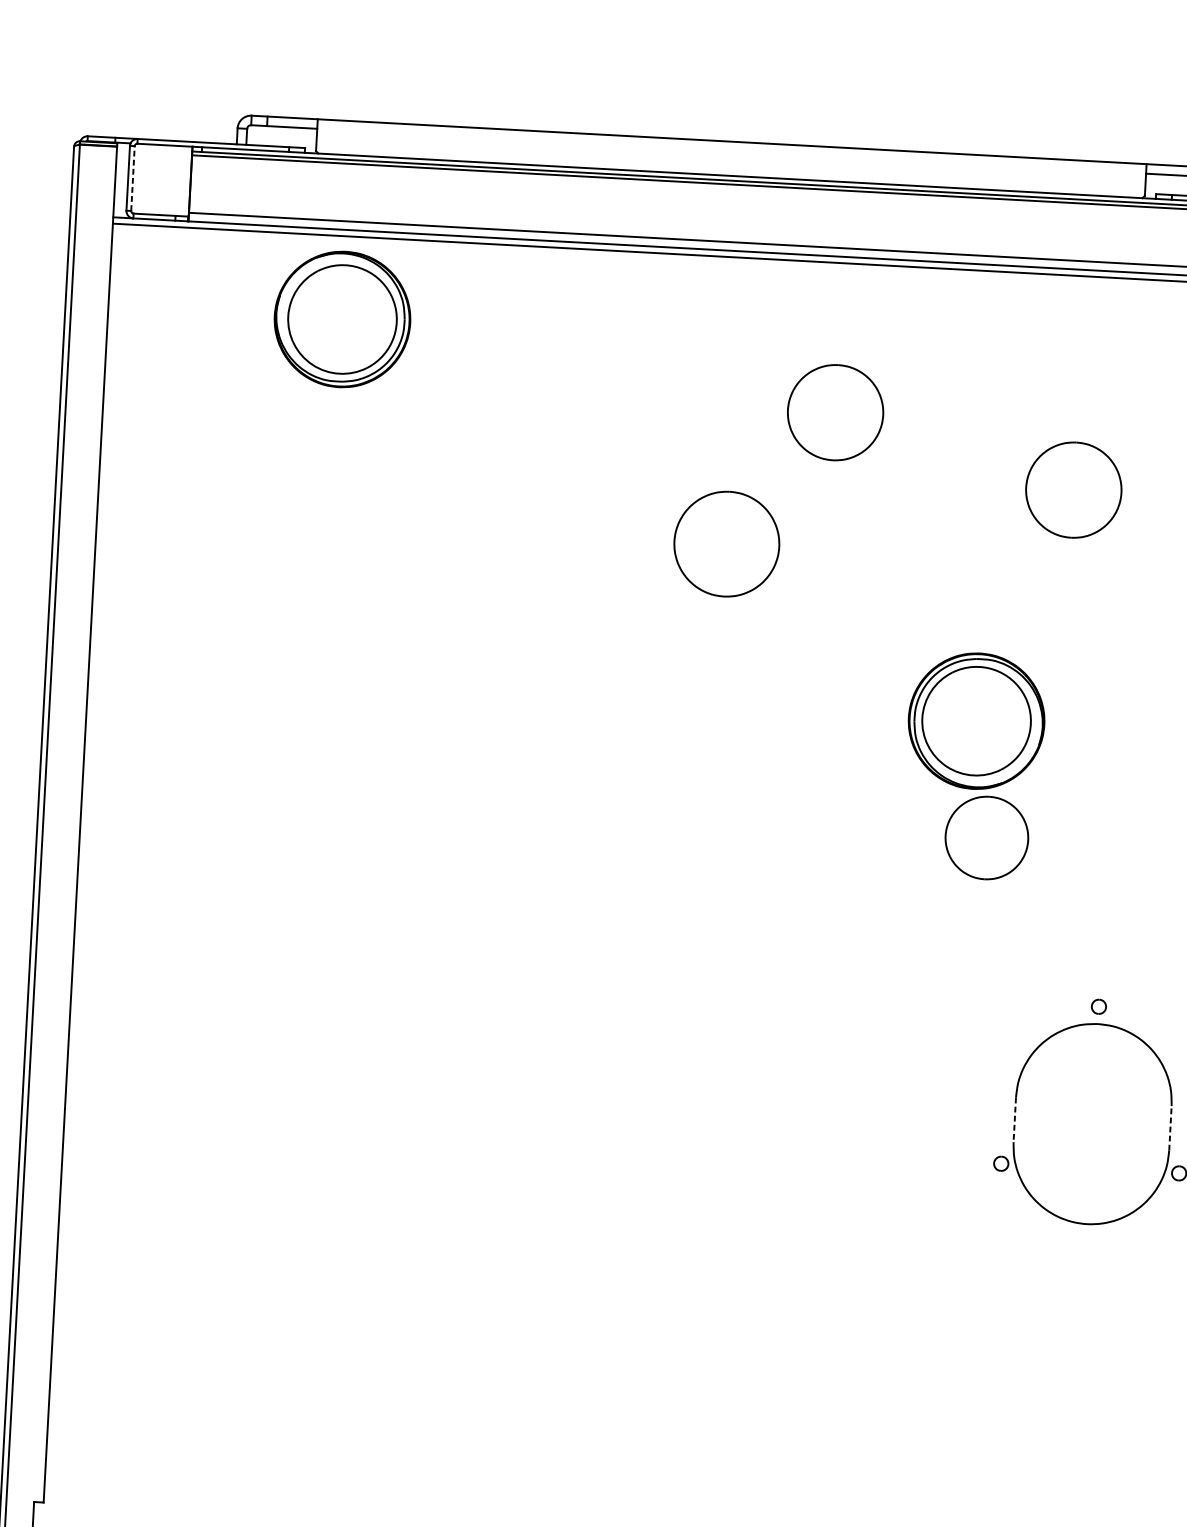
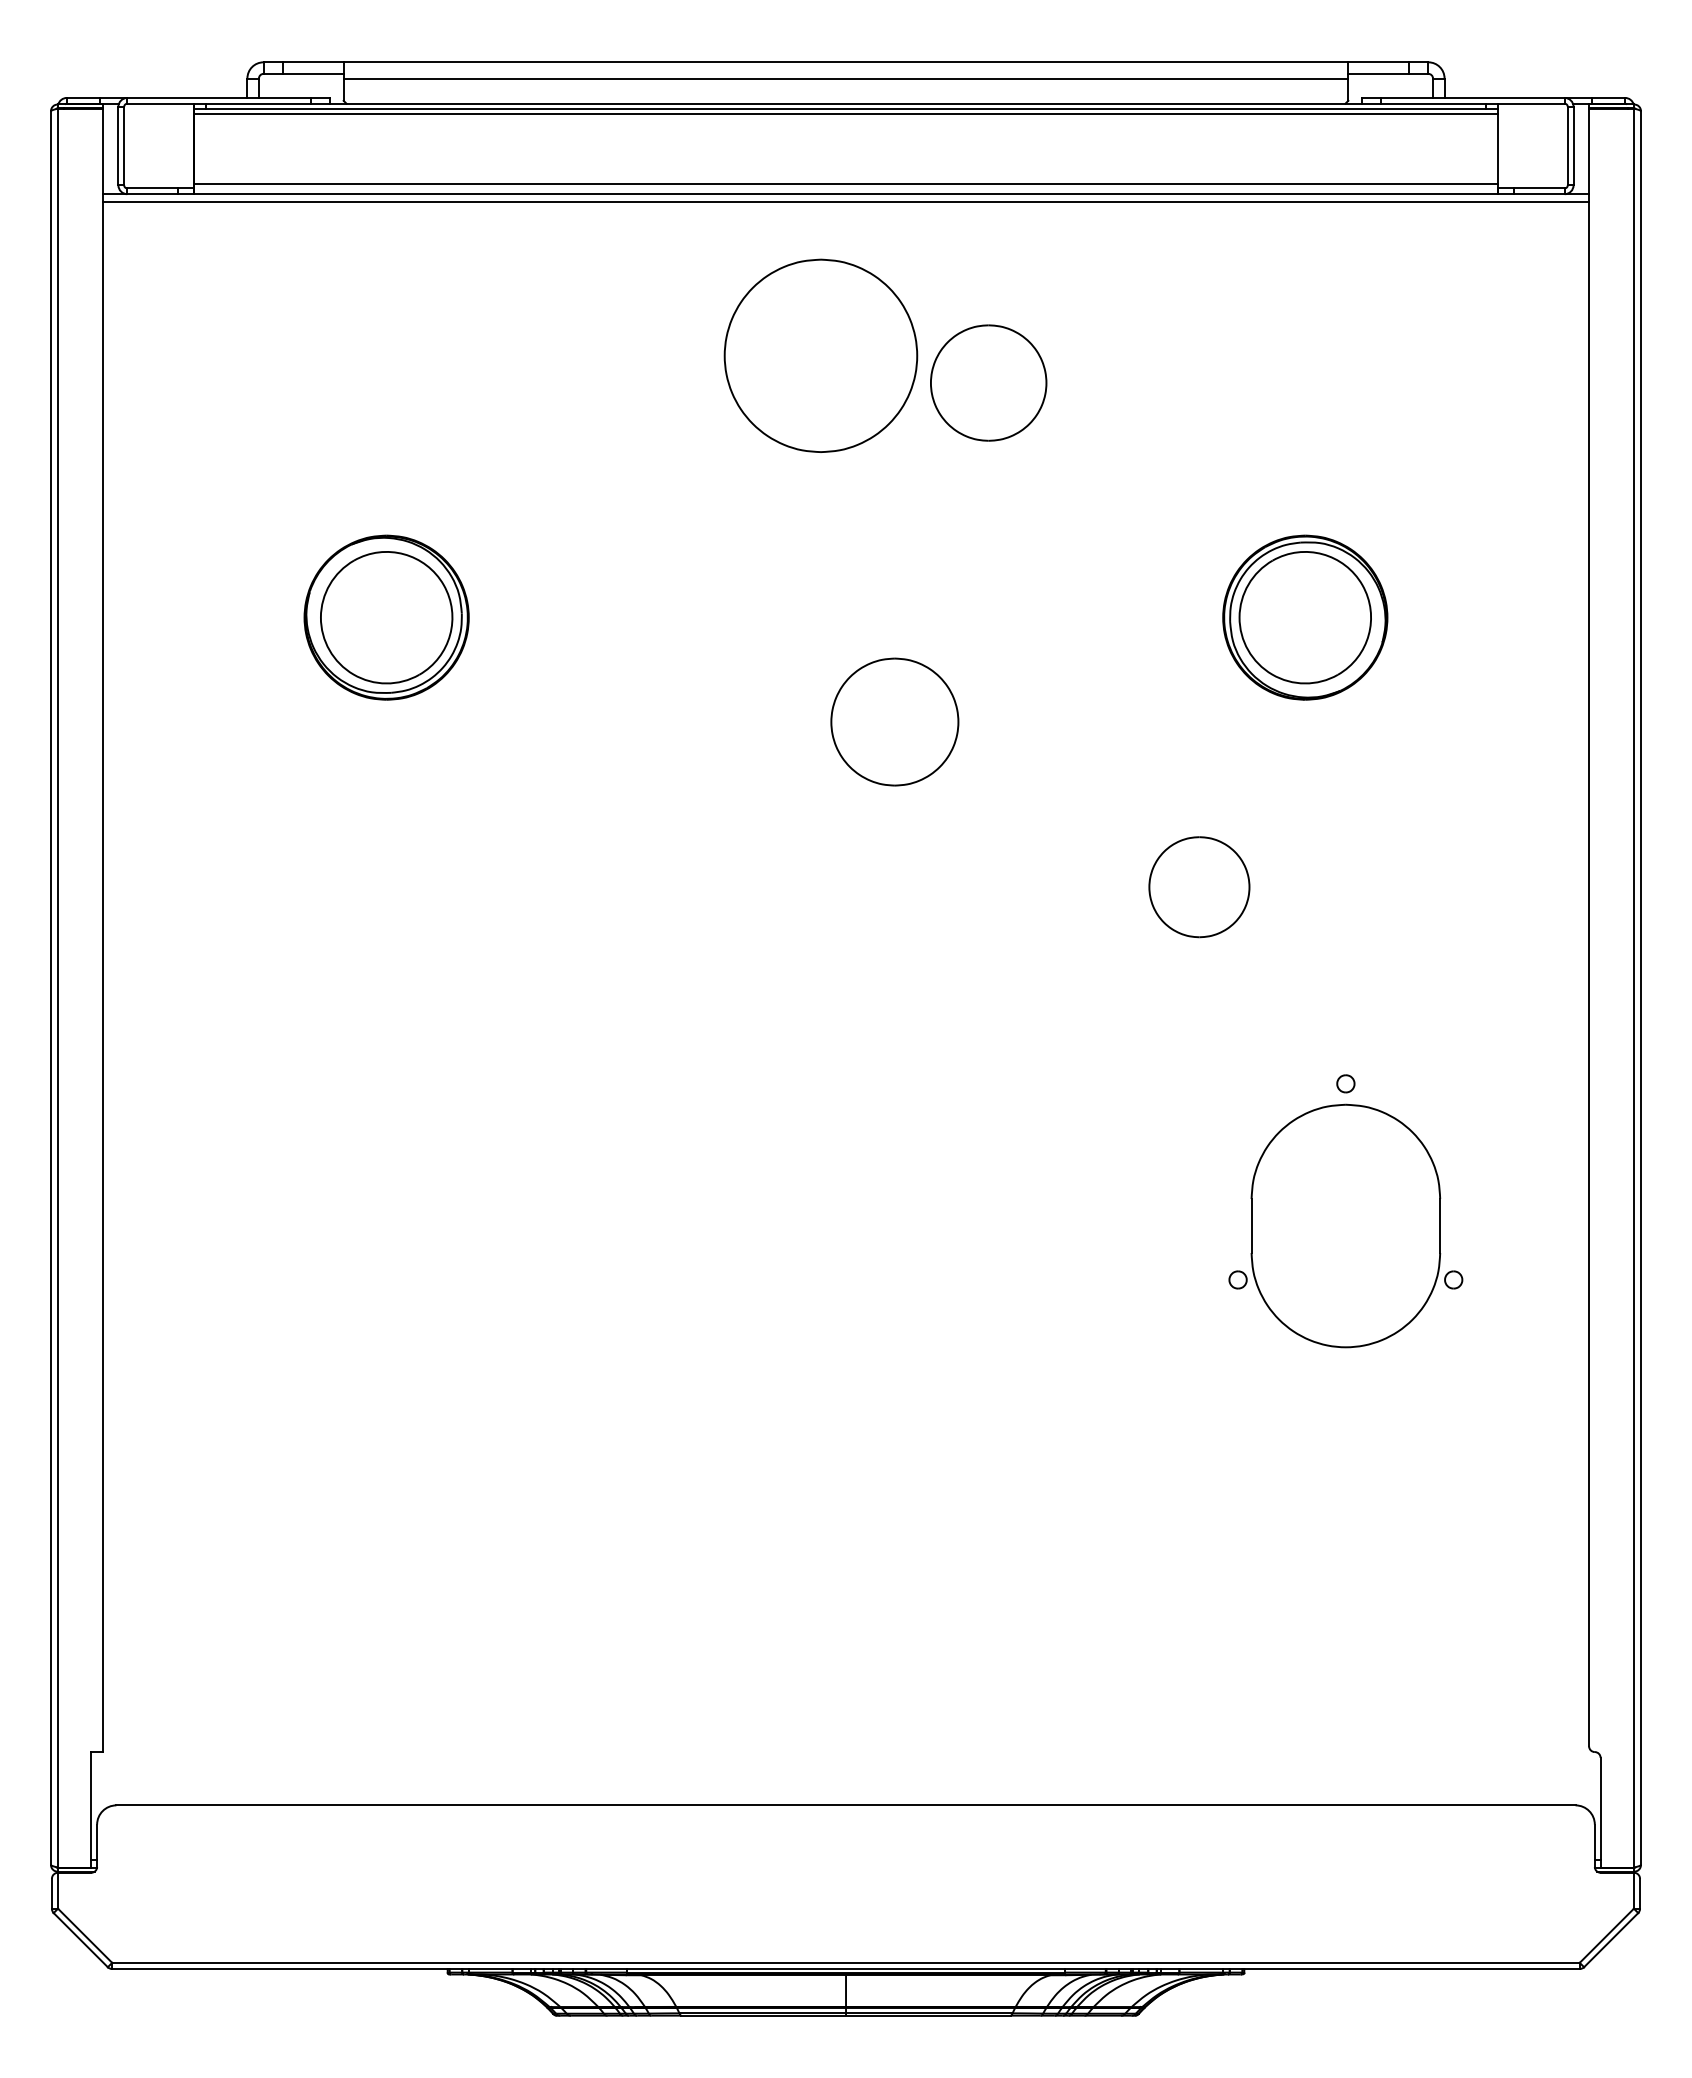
line: (731, 155) -> (845, 78), added
line: (133, 178) -> (124, 145), dashed -> solid
part: (342, 319) -> (386, 617), moved
part: (698, 382) -> (820, 355), added
part: (1073, 489) -> (1281, 460), removed
part: (726, 543) -> (894, 721), moved
part: (976, 721) -> (1305, 617), moved
line: (1014, 1120) -> (1251, 1226), dashed -> solid
line: (1170, 1128) -> (1440, 1226), dashed -> solid

